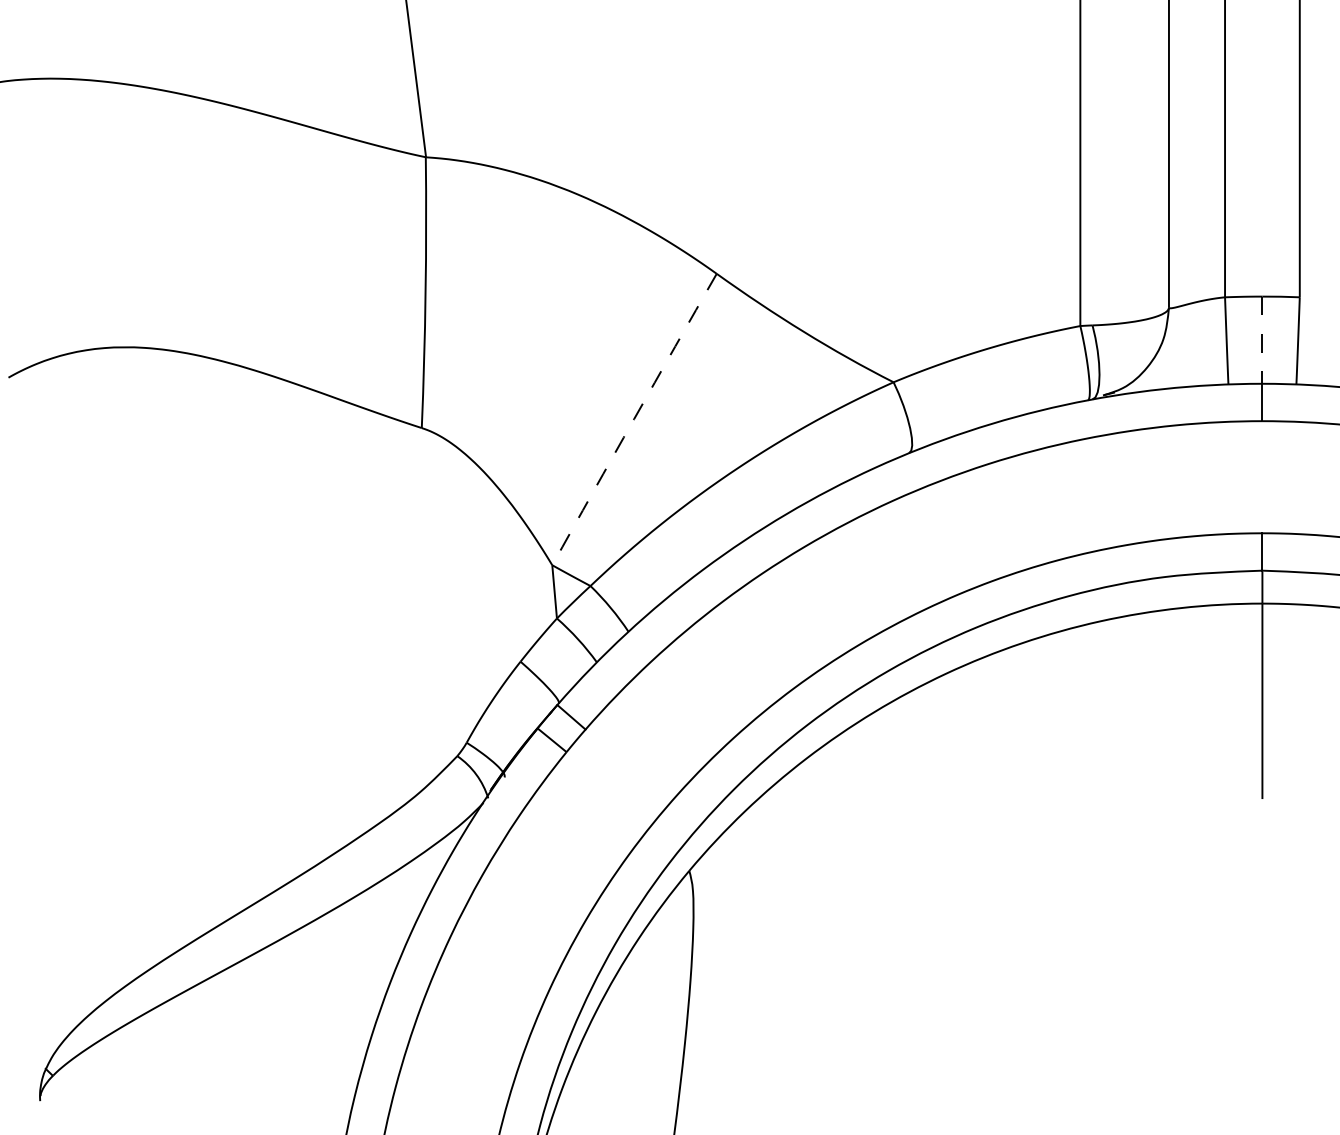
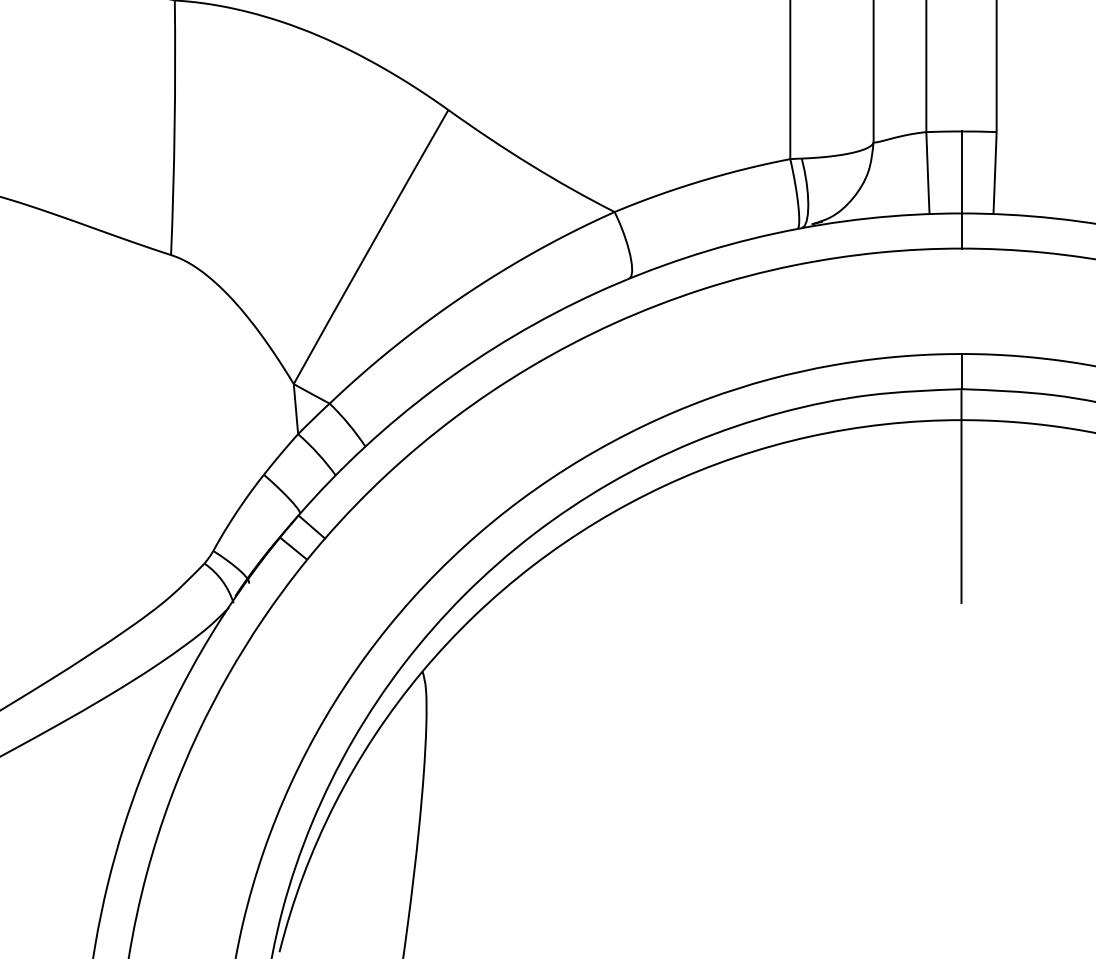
line: (1262, 340) -> (961, 172), dashed -> solid
arc: (634, 419) -> (371, 247), dashed -> solid

